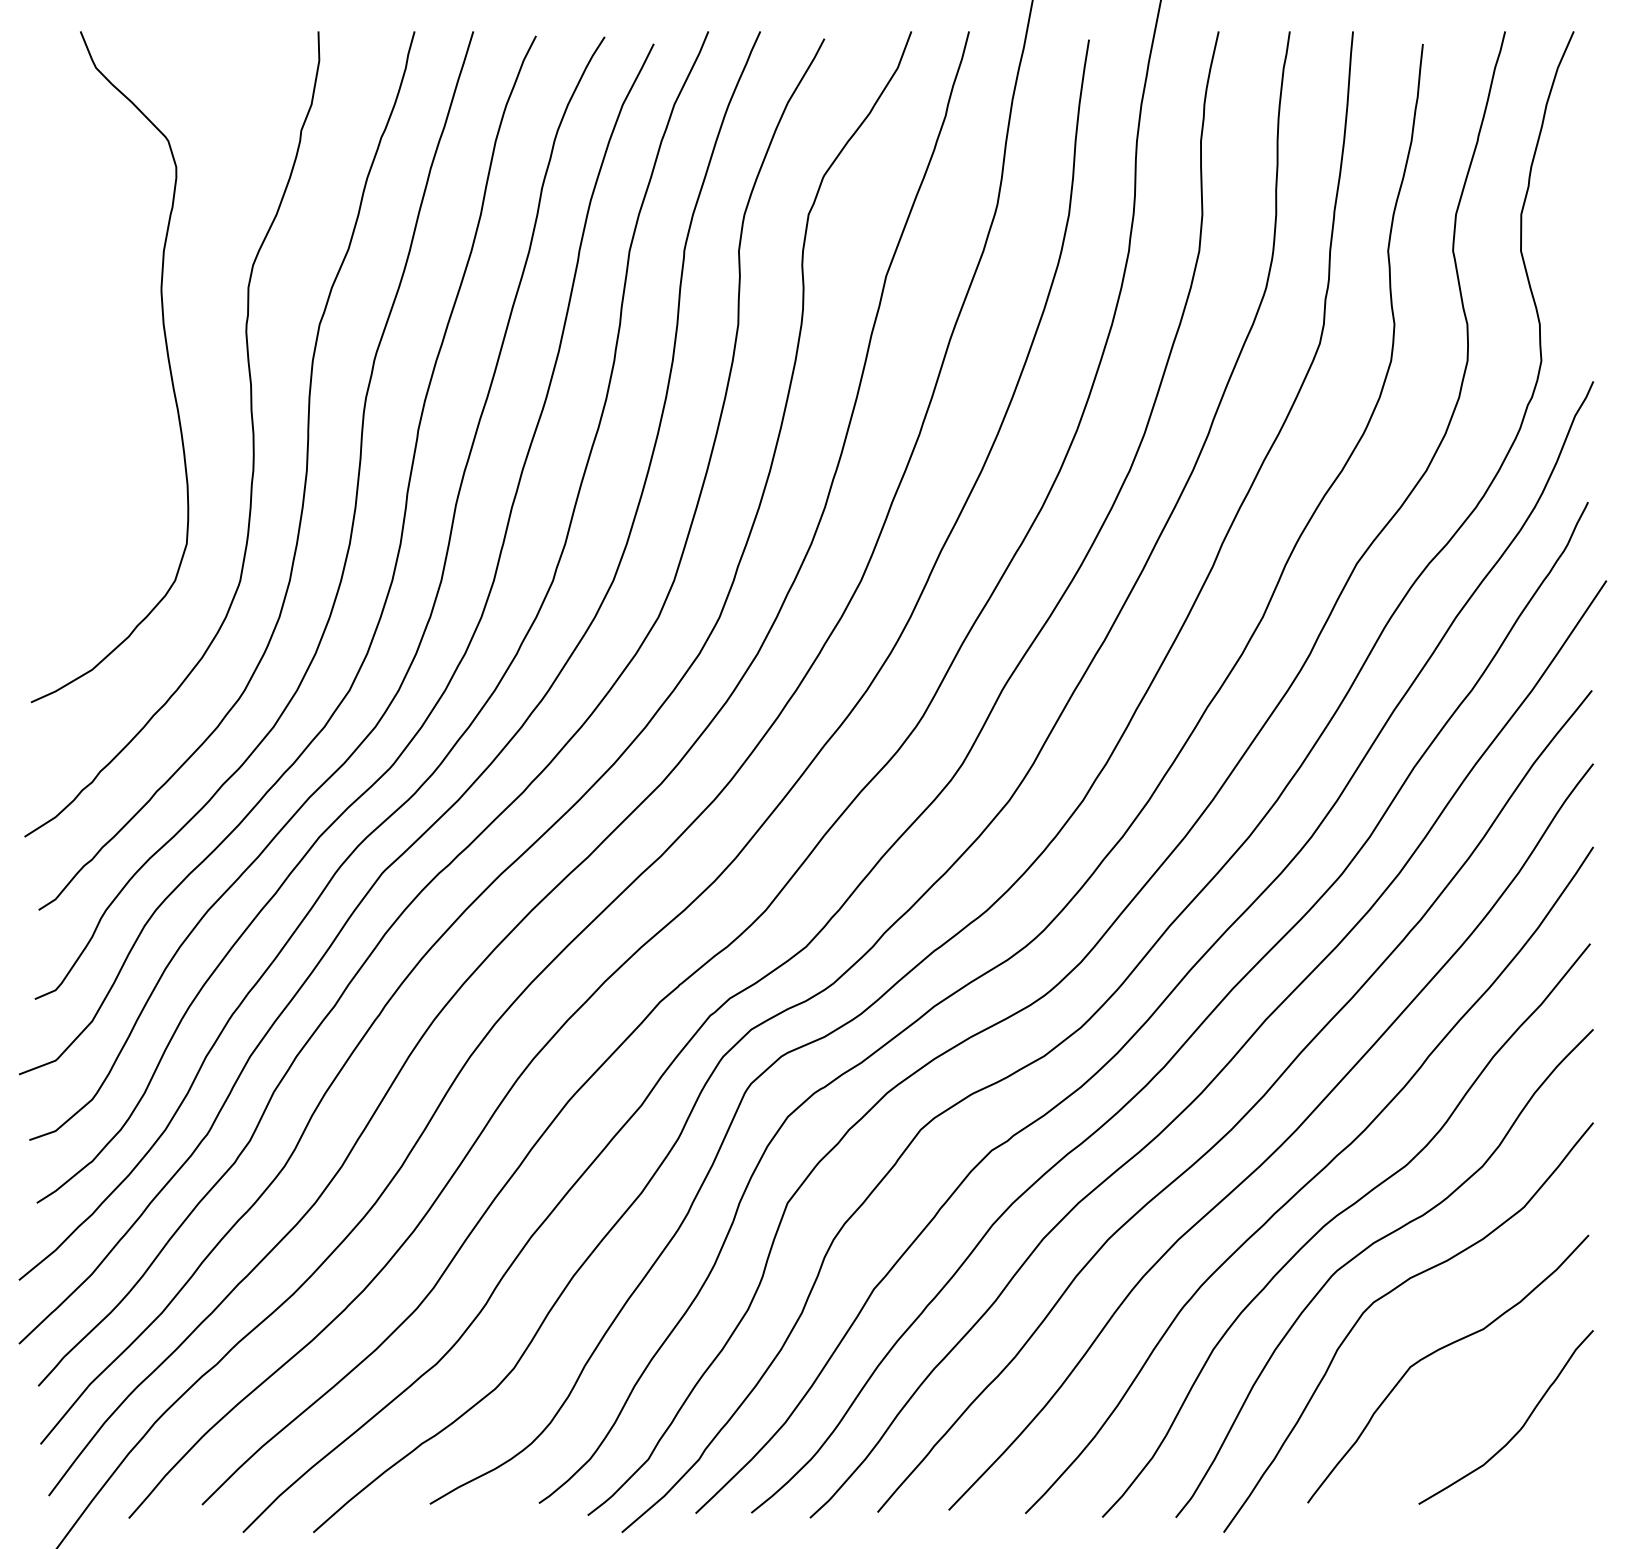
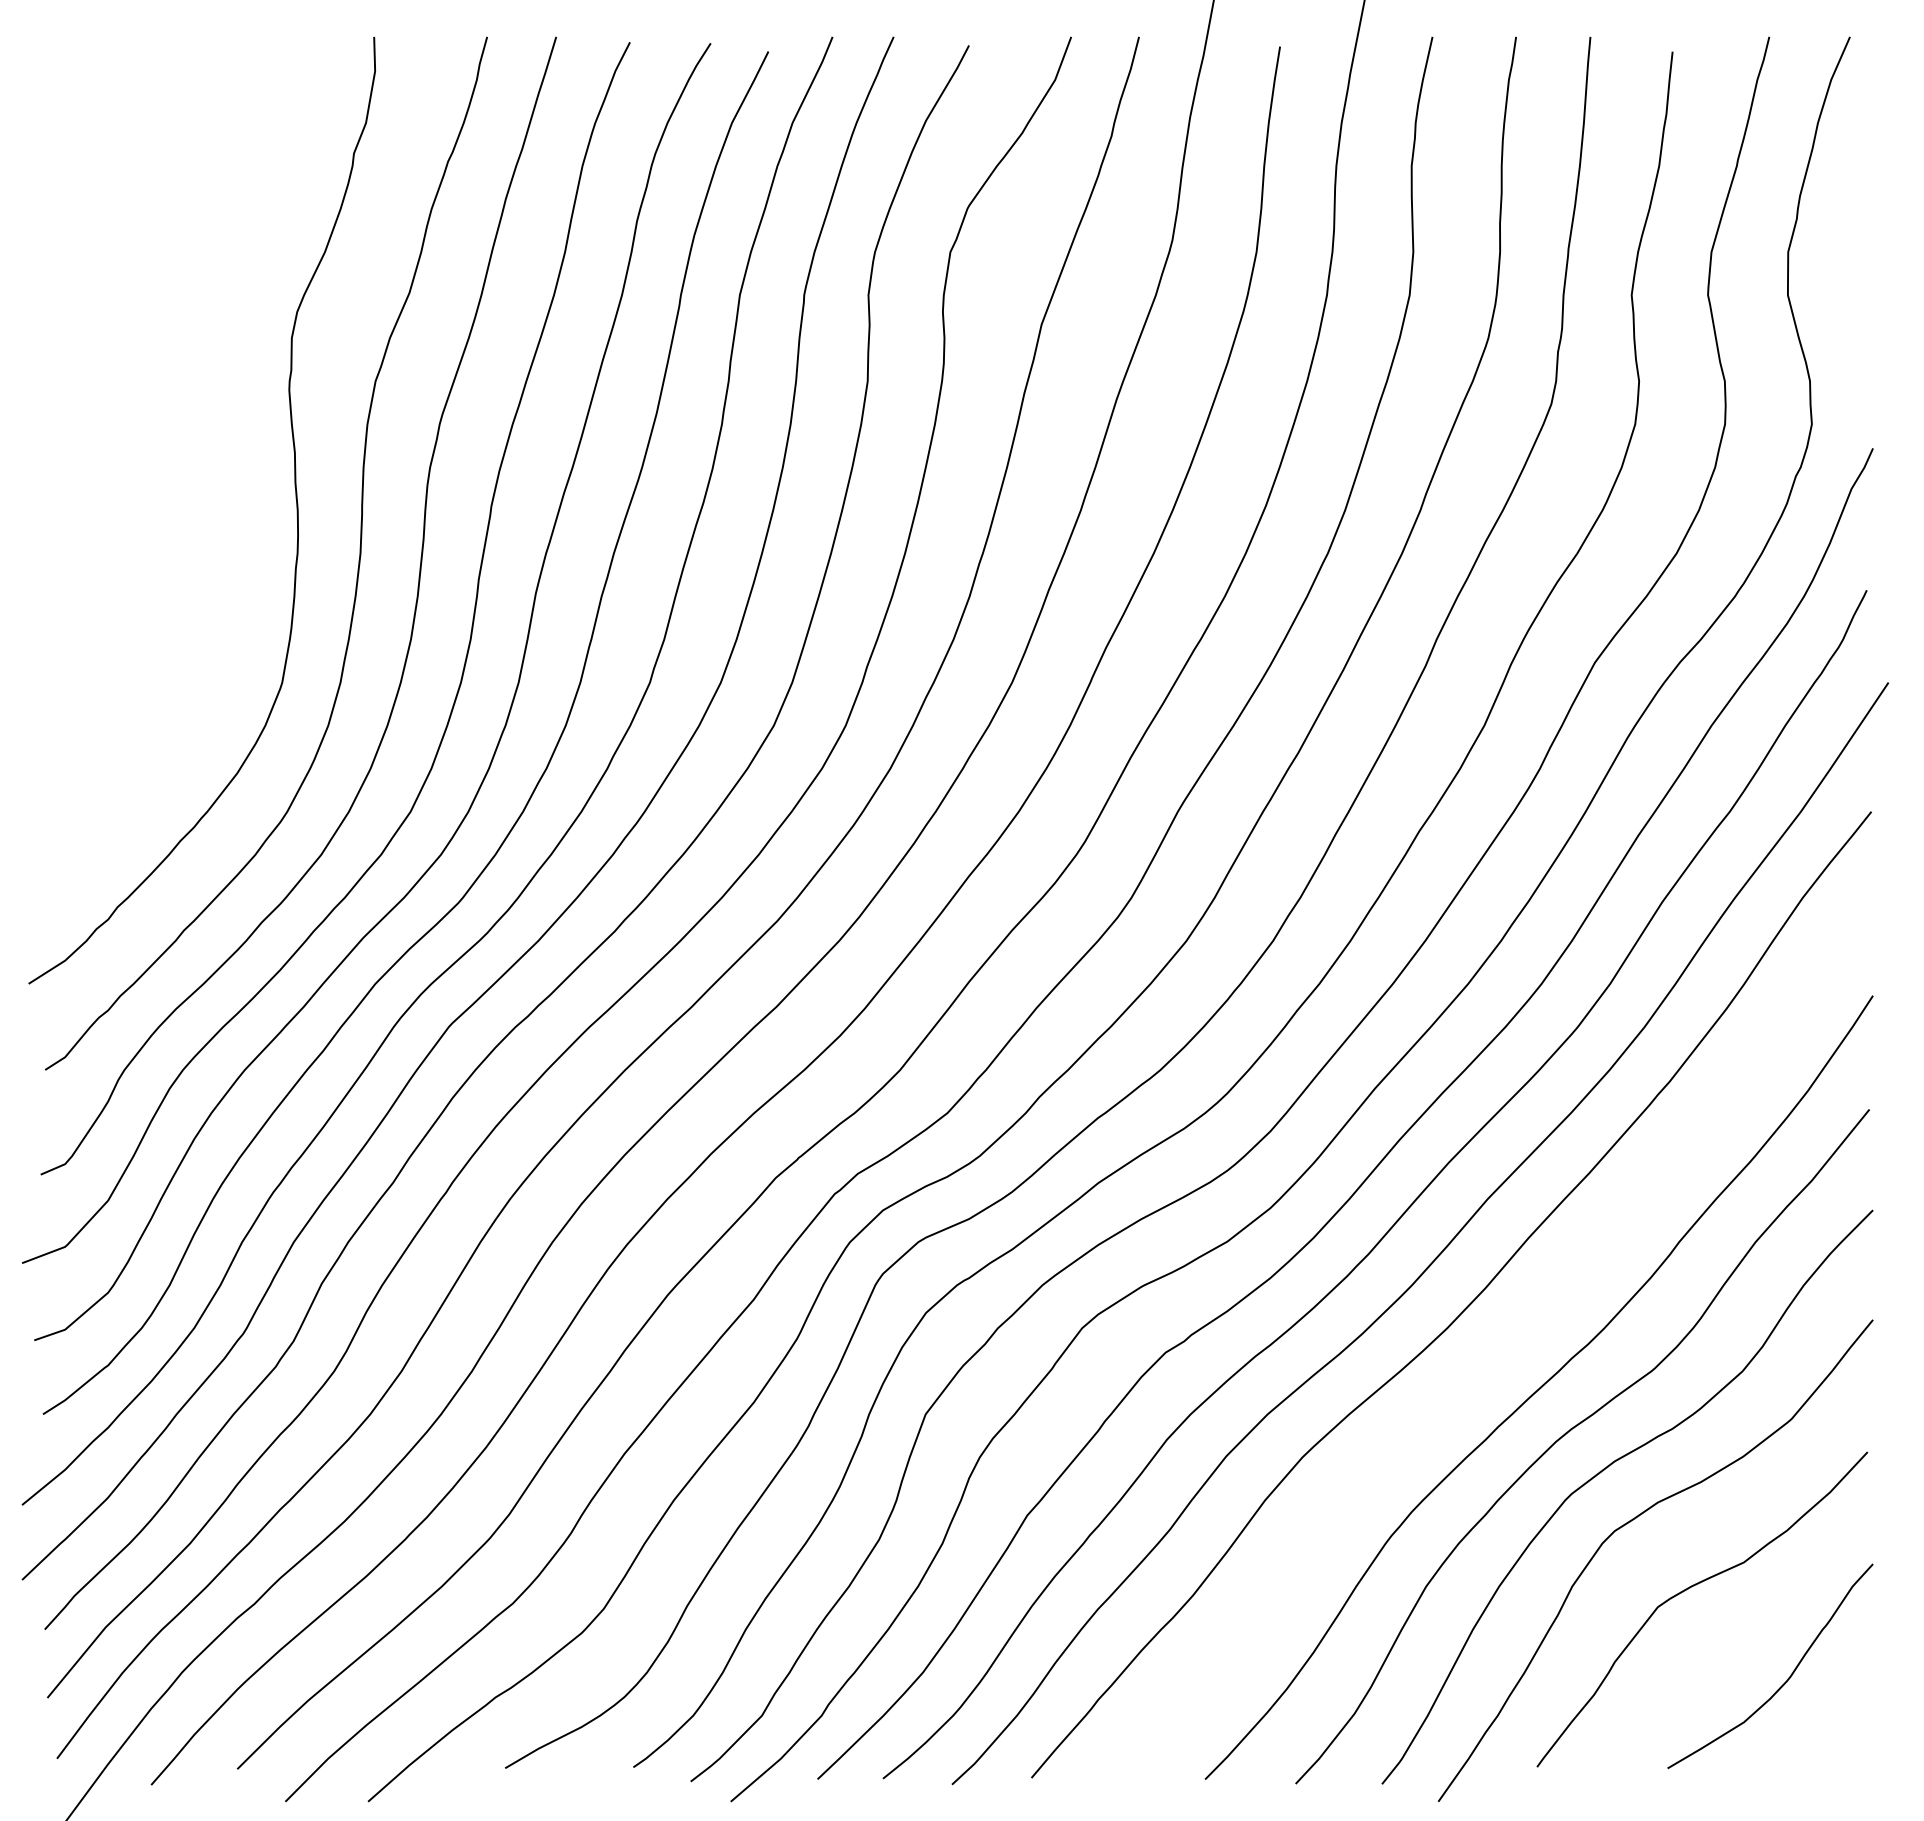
curve: (167, 357) -> (196, 420), removed
curve: (1279, 1145) -> (1504, 1346), removed

